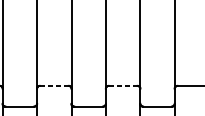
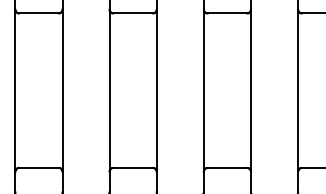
line: (54, 85) -> (133, 167), dashed -> solid
line: (123, 85) -> (227, 167), dashed -> solid

